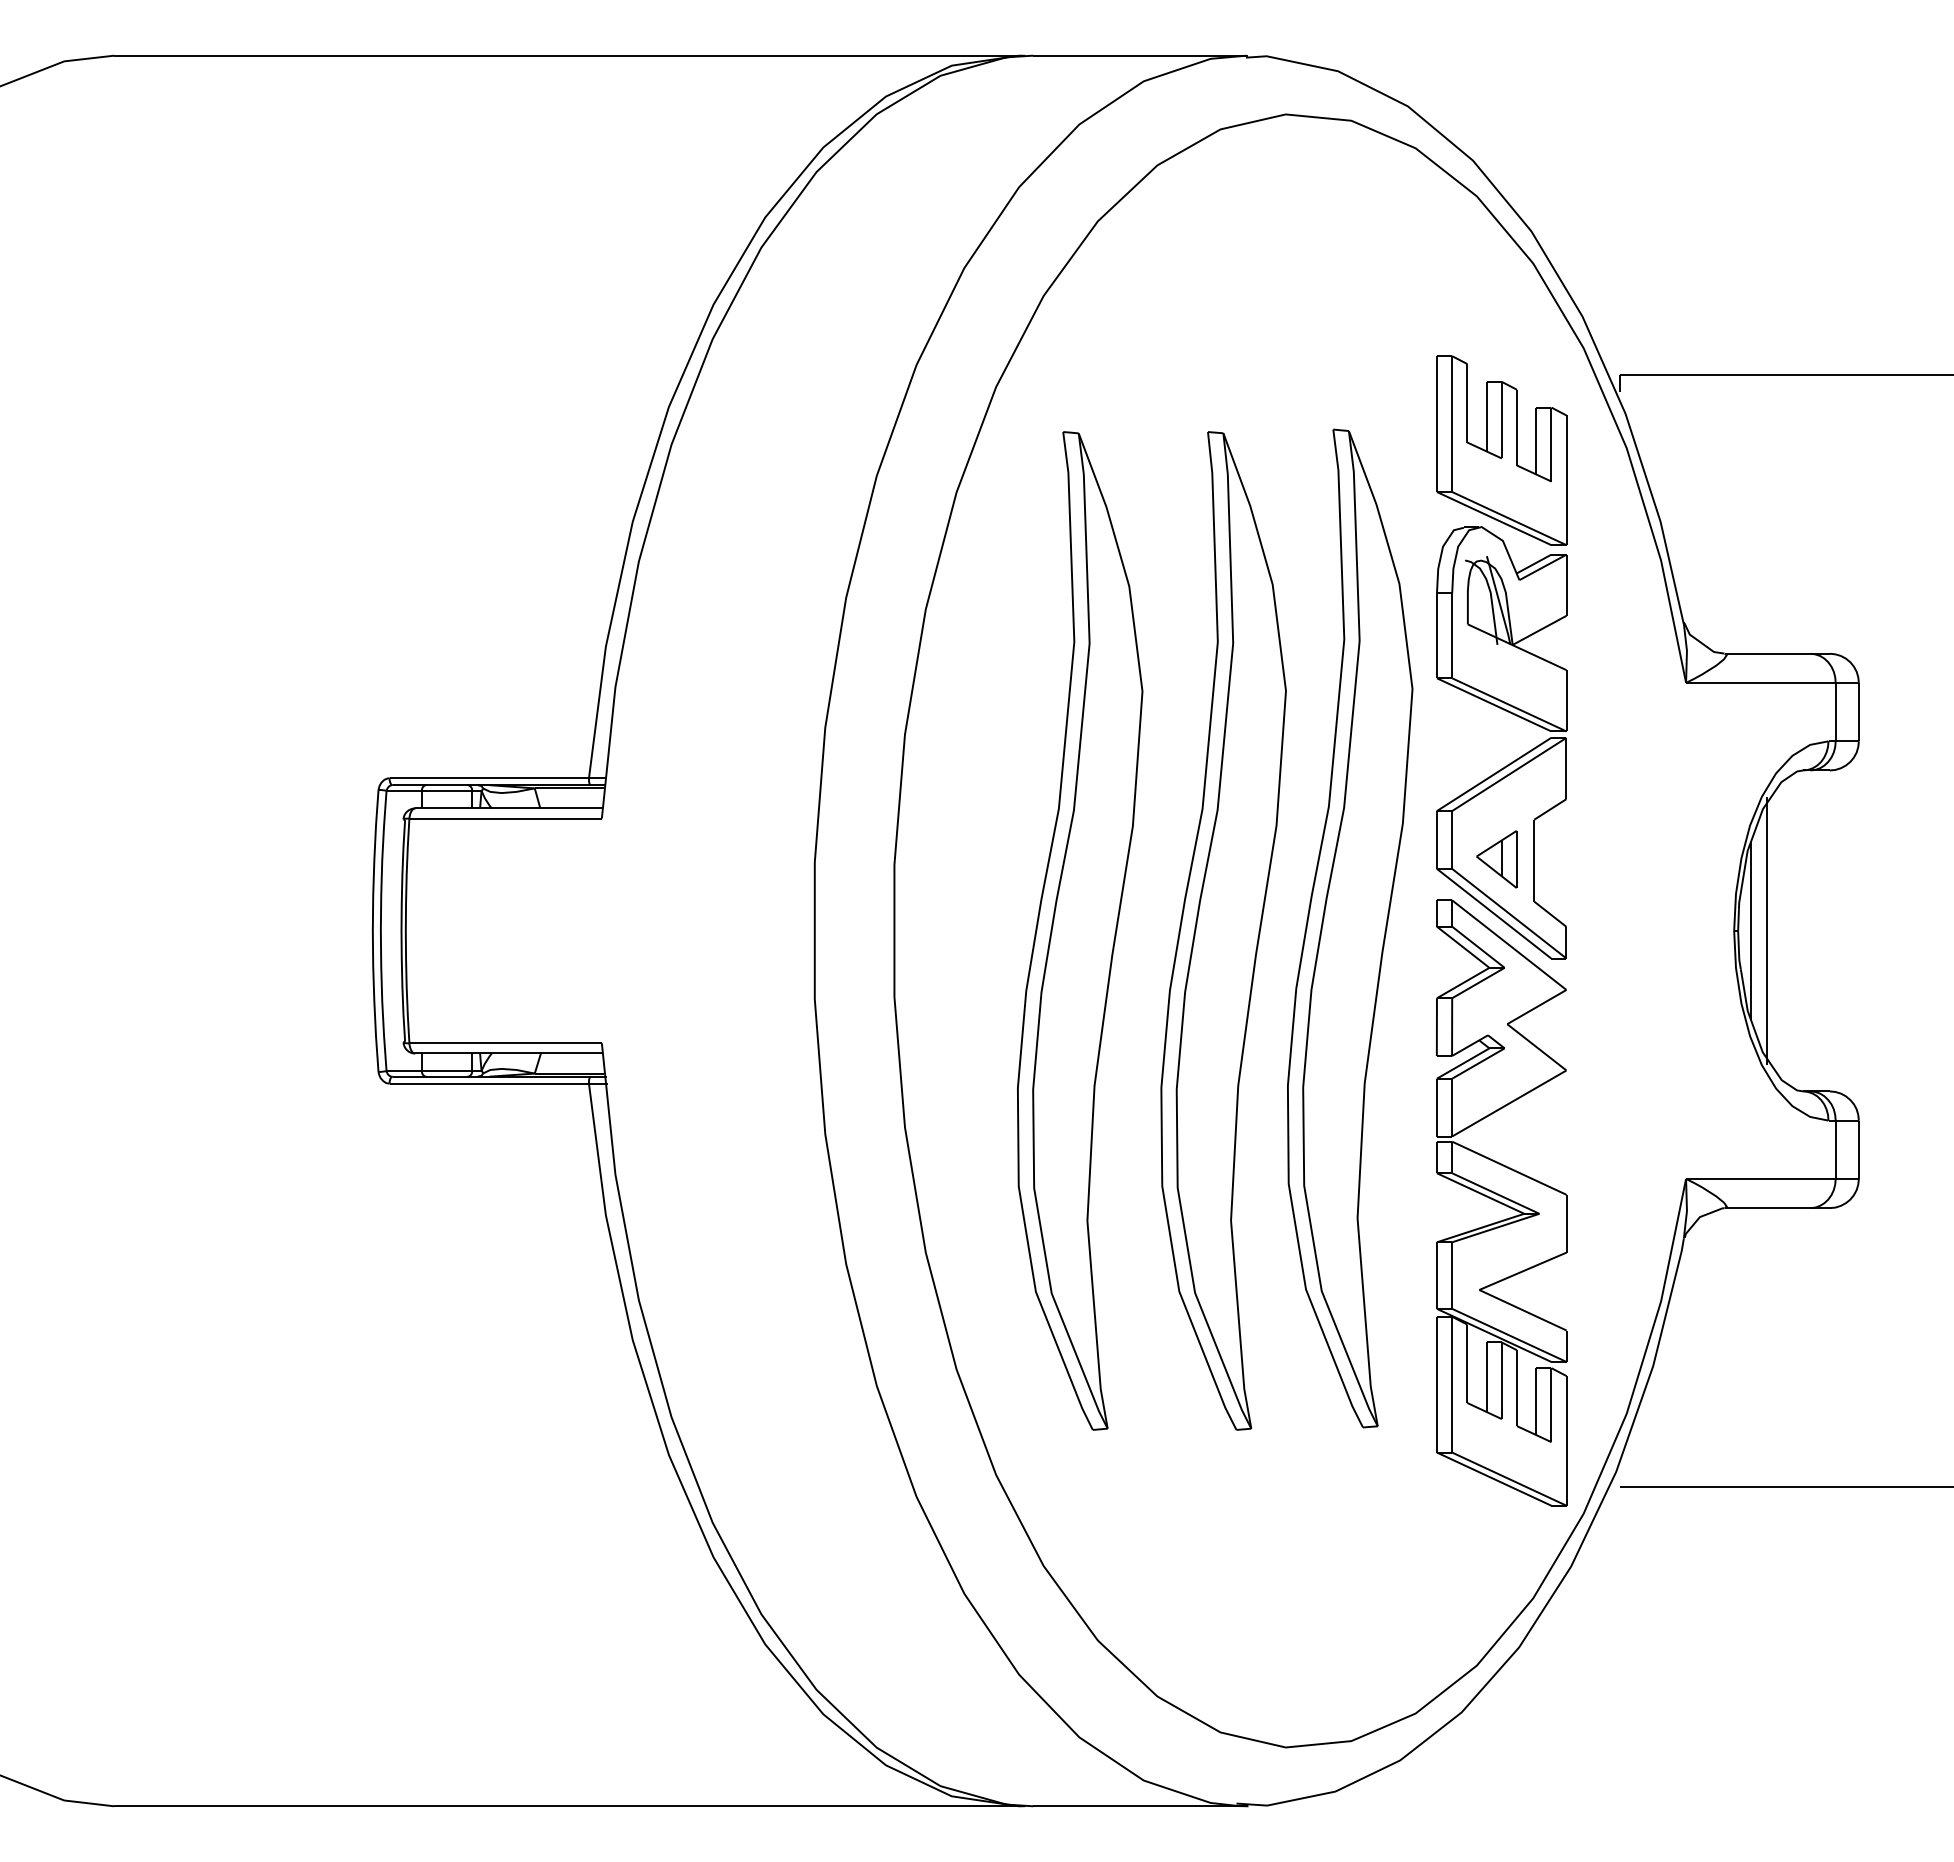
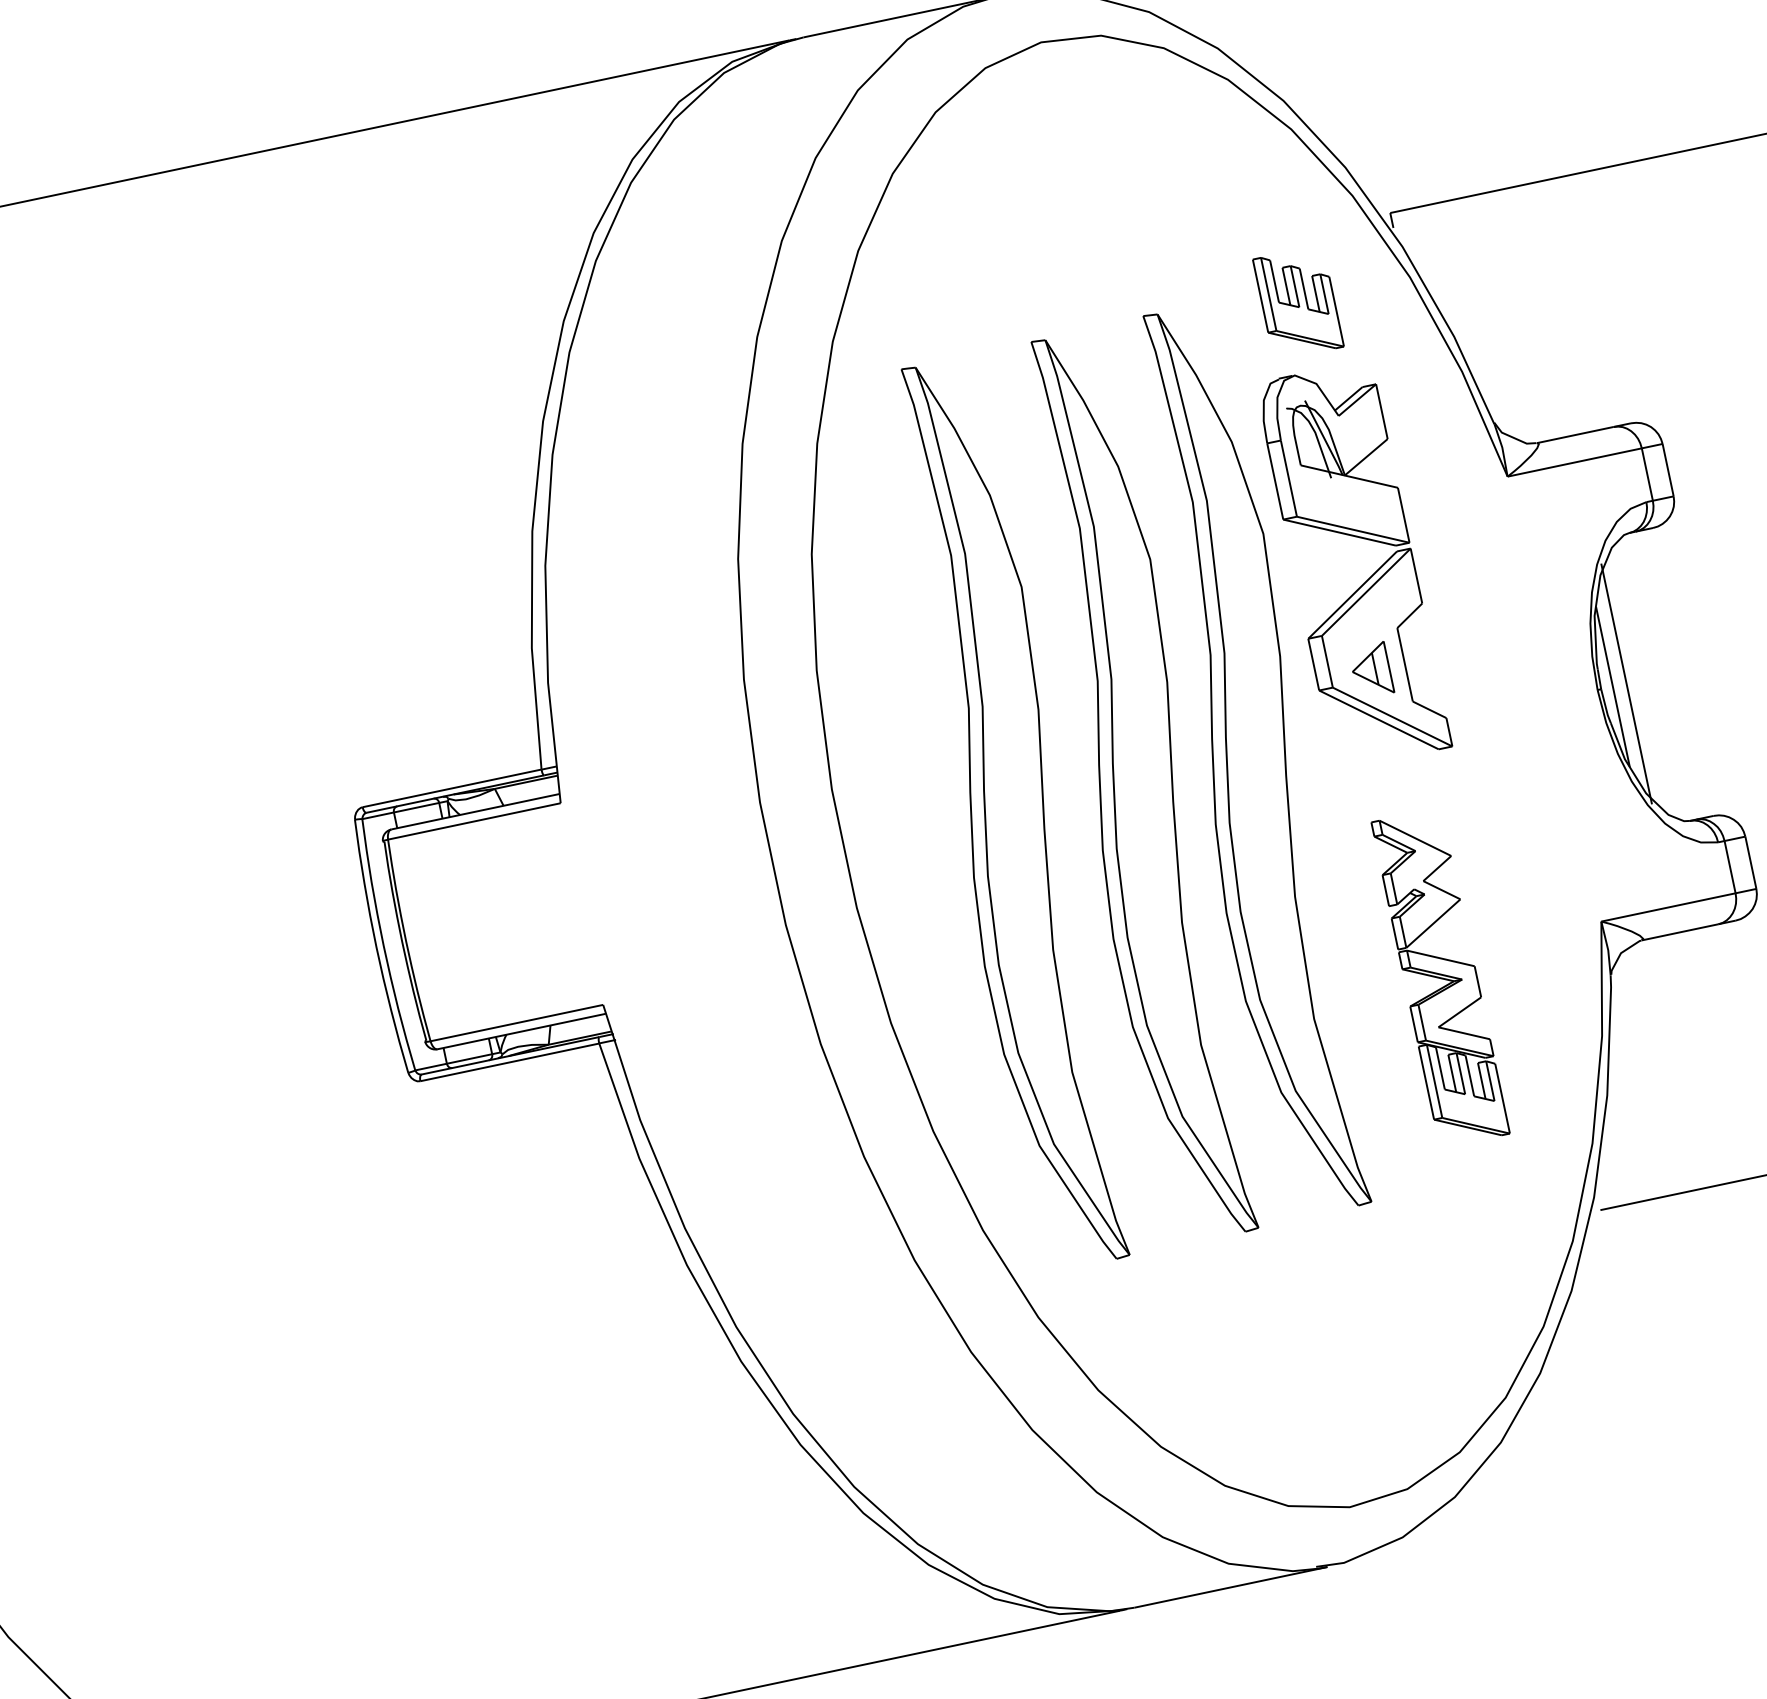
part: (1501, 450) -> (1298, 303), size x0.6
part: (1501, 1202) -> (1440, 977), size x0.6

